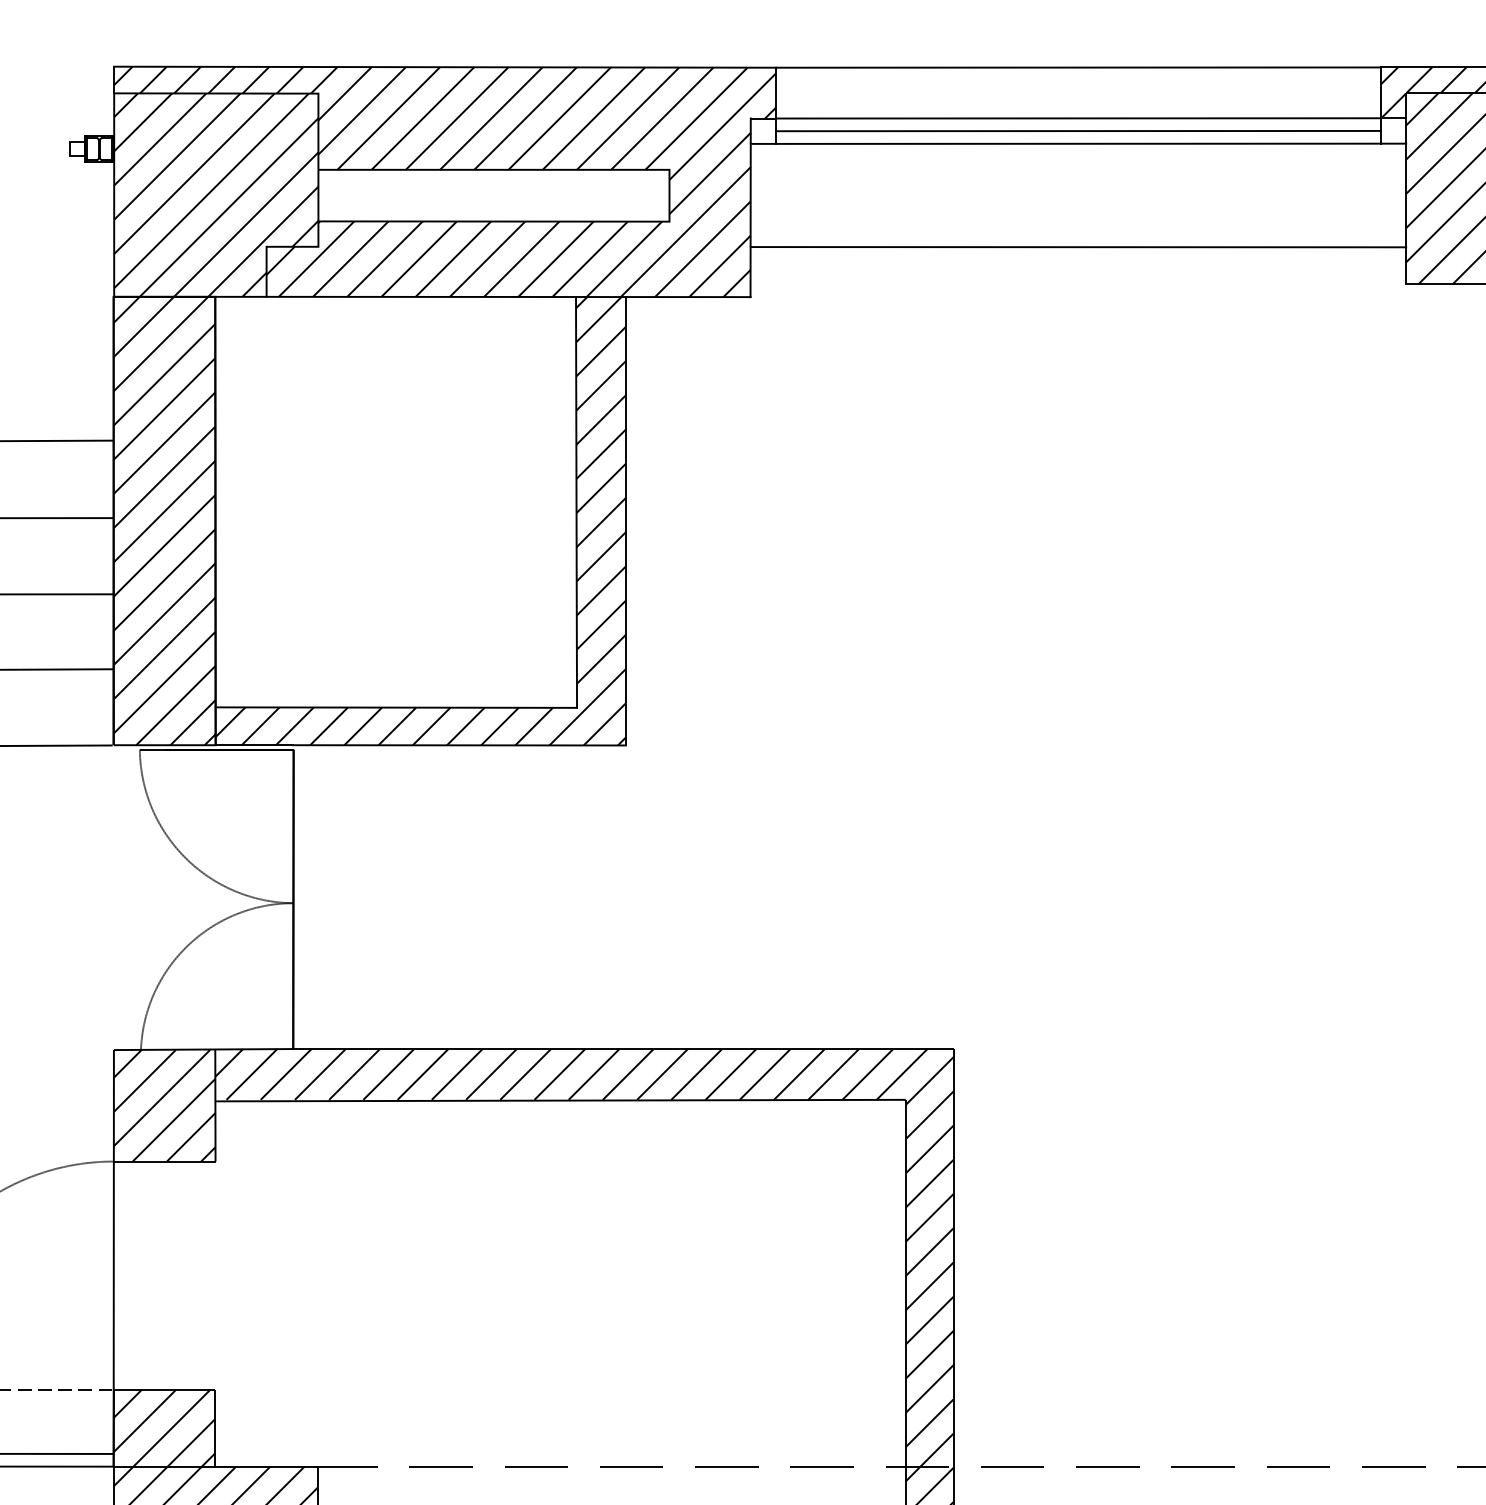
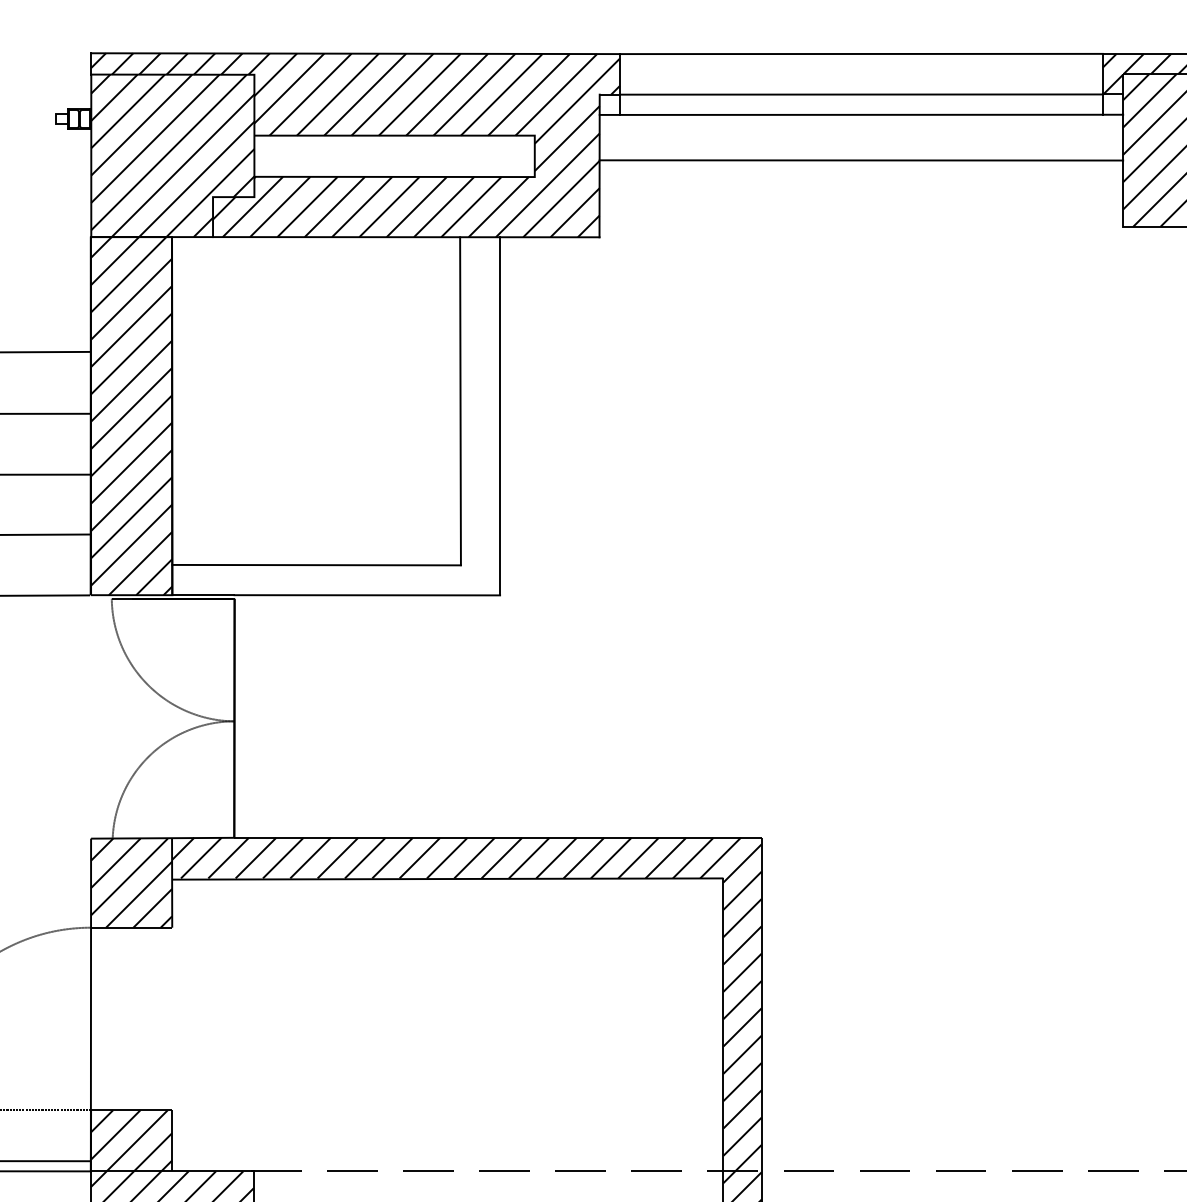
line: (1078, 130) -> (861, 104), removed
line: (1078, 247) -> (861, 160), moved
hatch: (421, 521) -> (336, 416), removed

